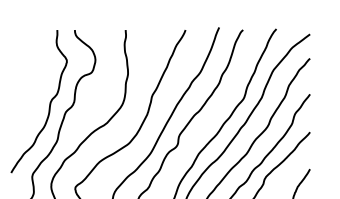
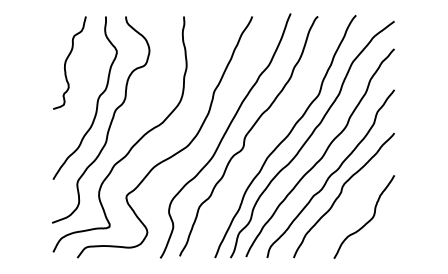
curve: (23, 68) -> (67, 60), added

